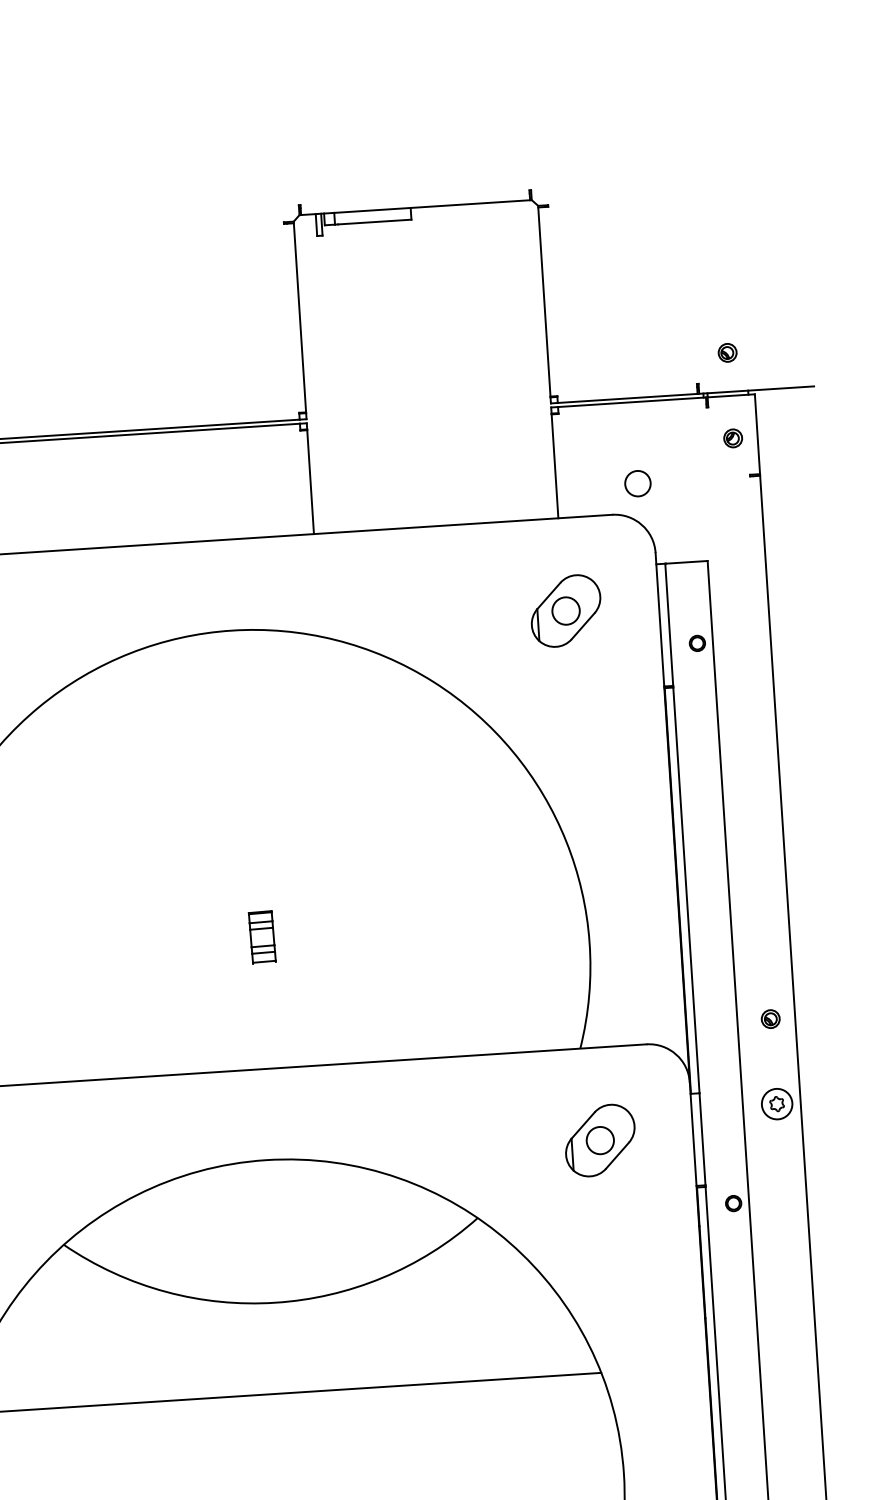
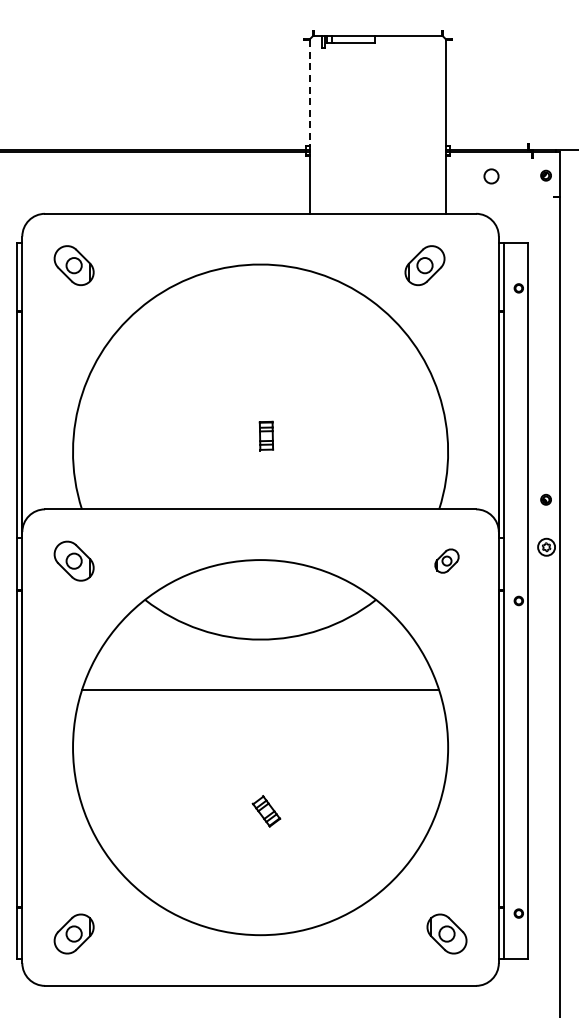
line: (299, 318) -> (309, 93), solid -> dashed
part: (726, 352) -> (545, 127), removed
circle: (637, 483) -> (491, 176), moved
part: (565, 610) -> (424, 265), moved
part: (599, 1139) -> (446, 560), size x0.6

